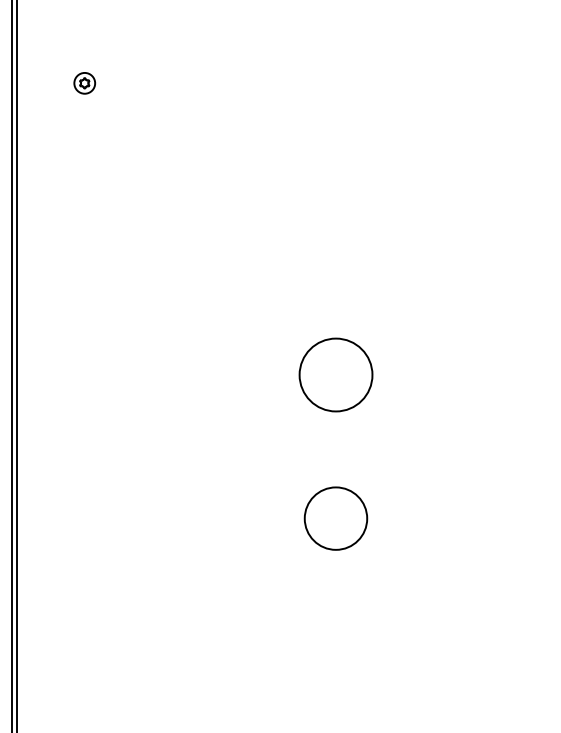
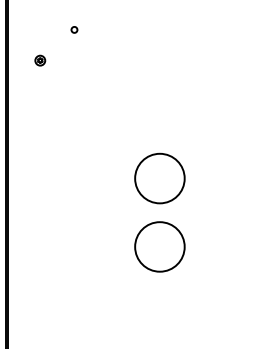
circle: (156, 61) -> (74, 29), added
part: (85, 82) -> (40, 60), moved
circle: (335, 374) -> (159, 178), size x1.43
circle: (335, 517) -> (159, 246), size x1.67

